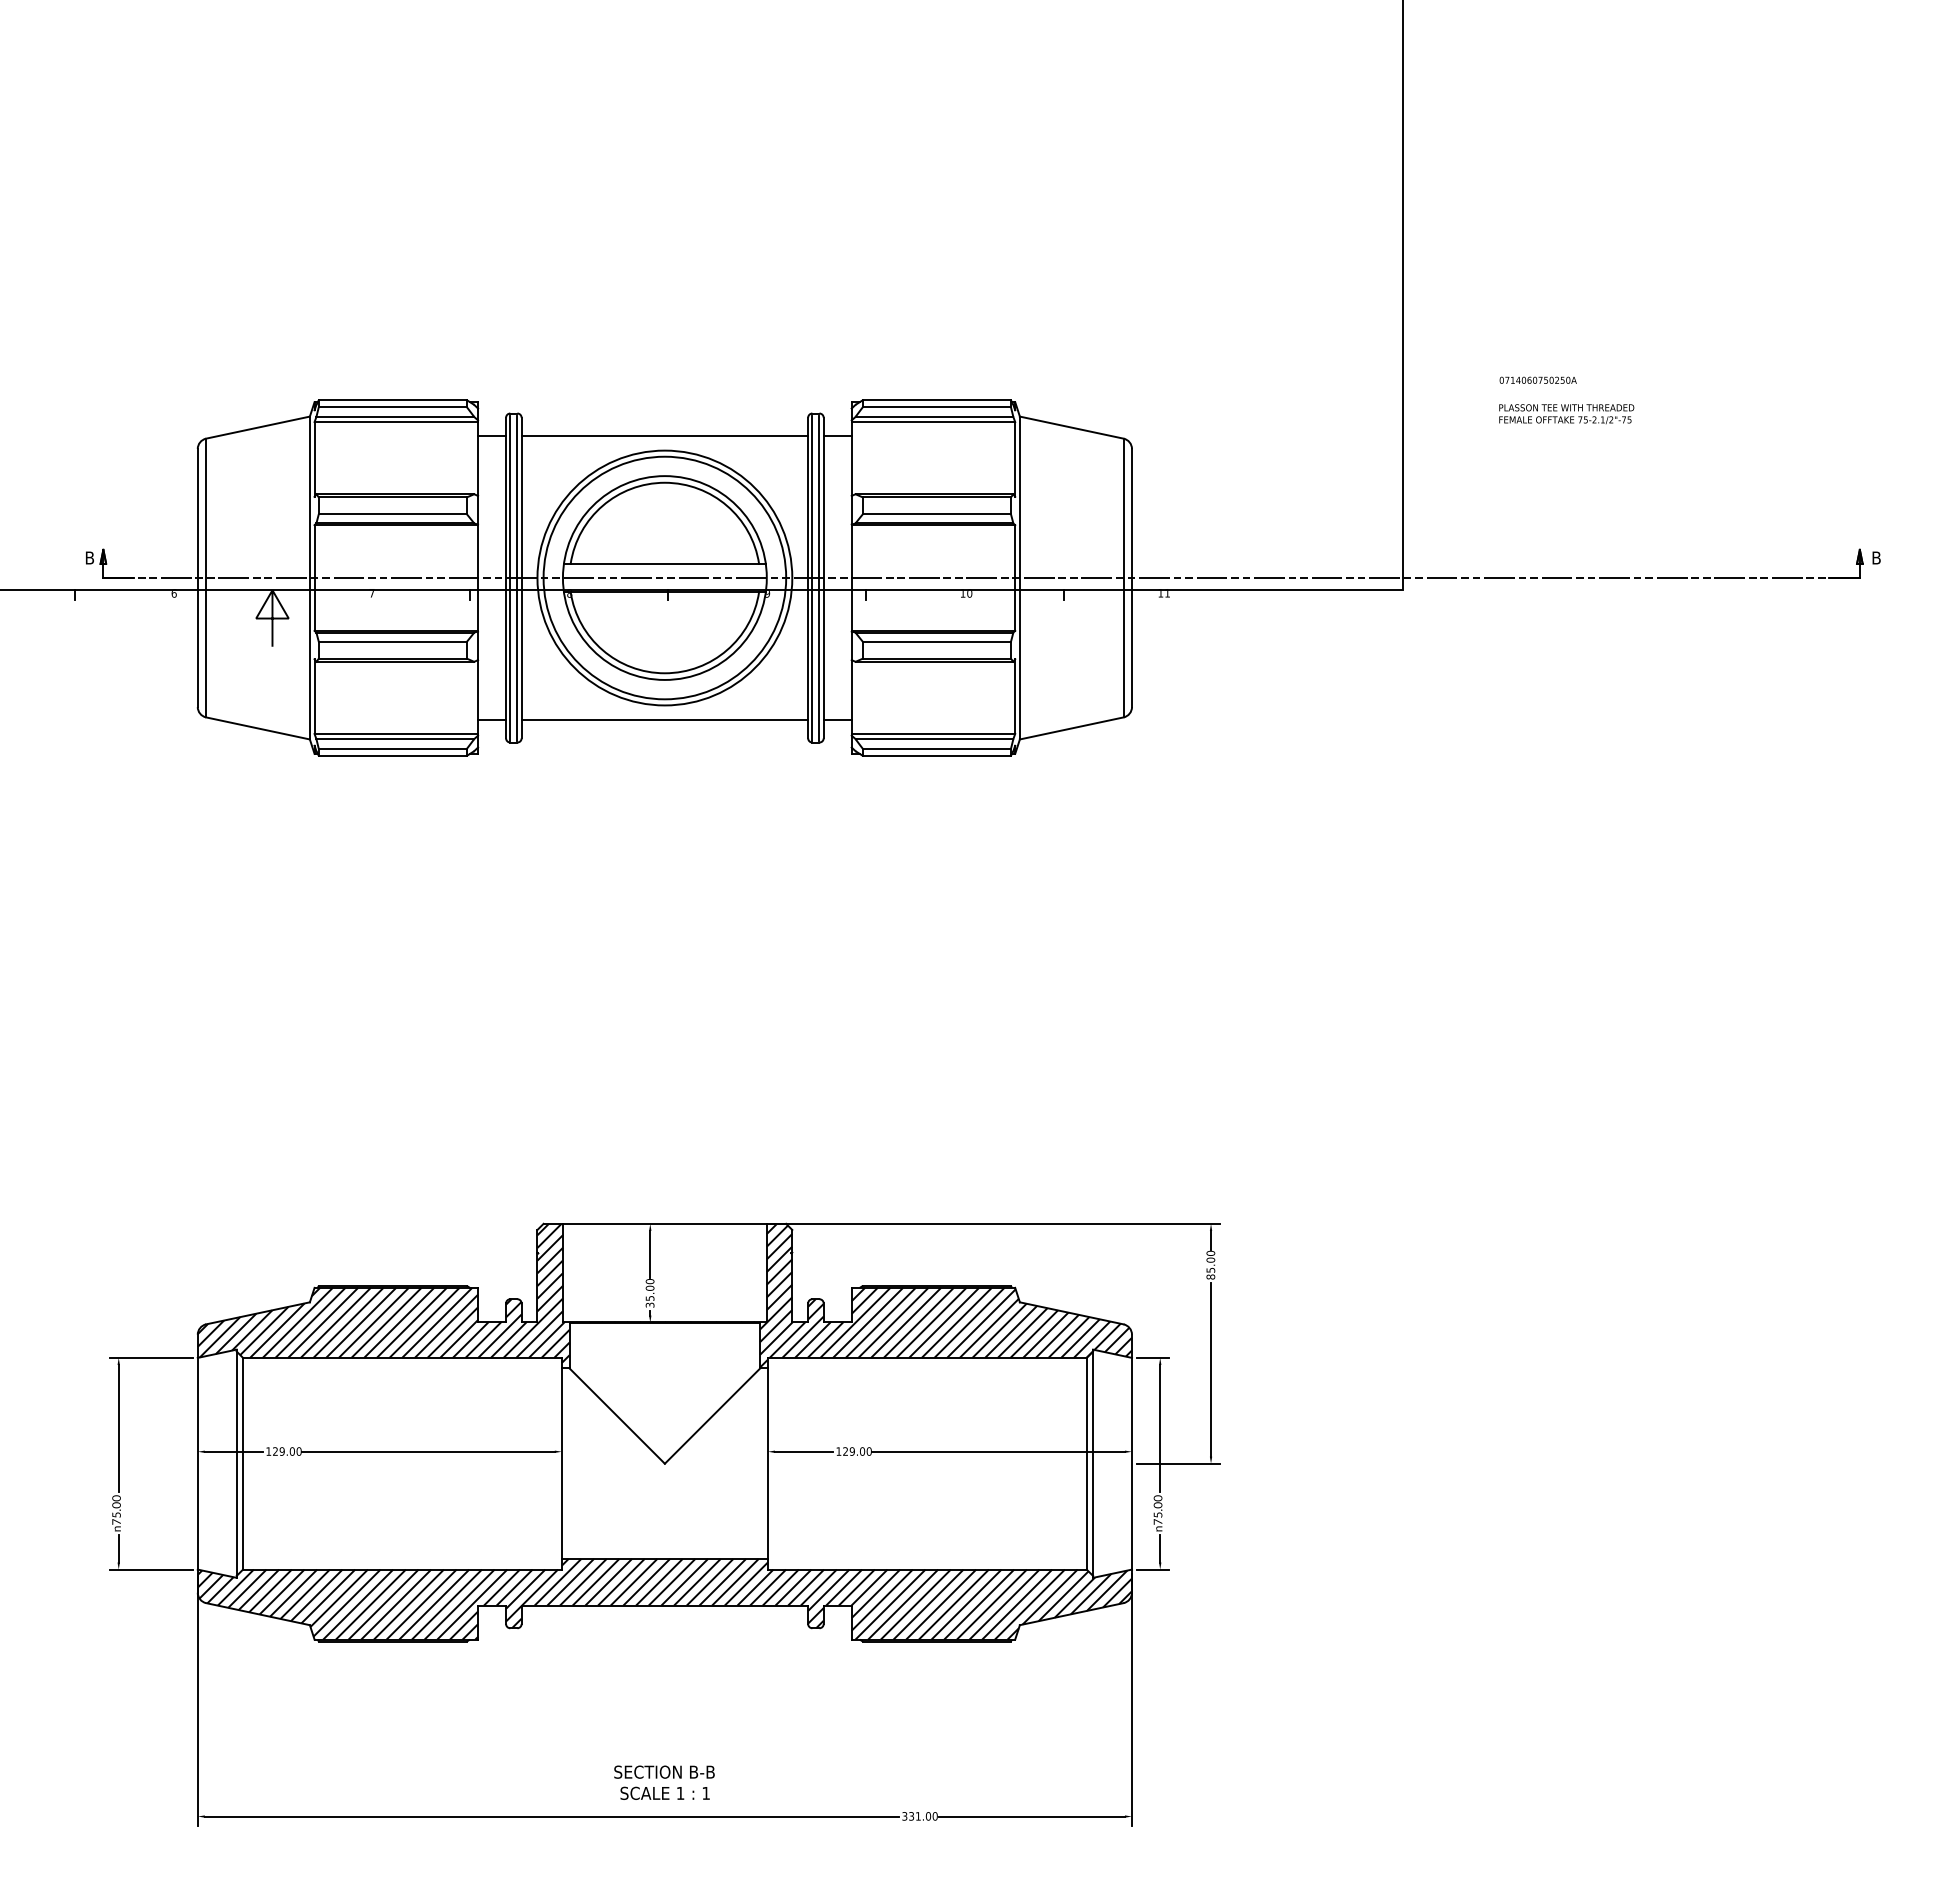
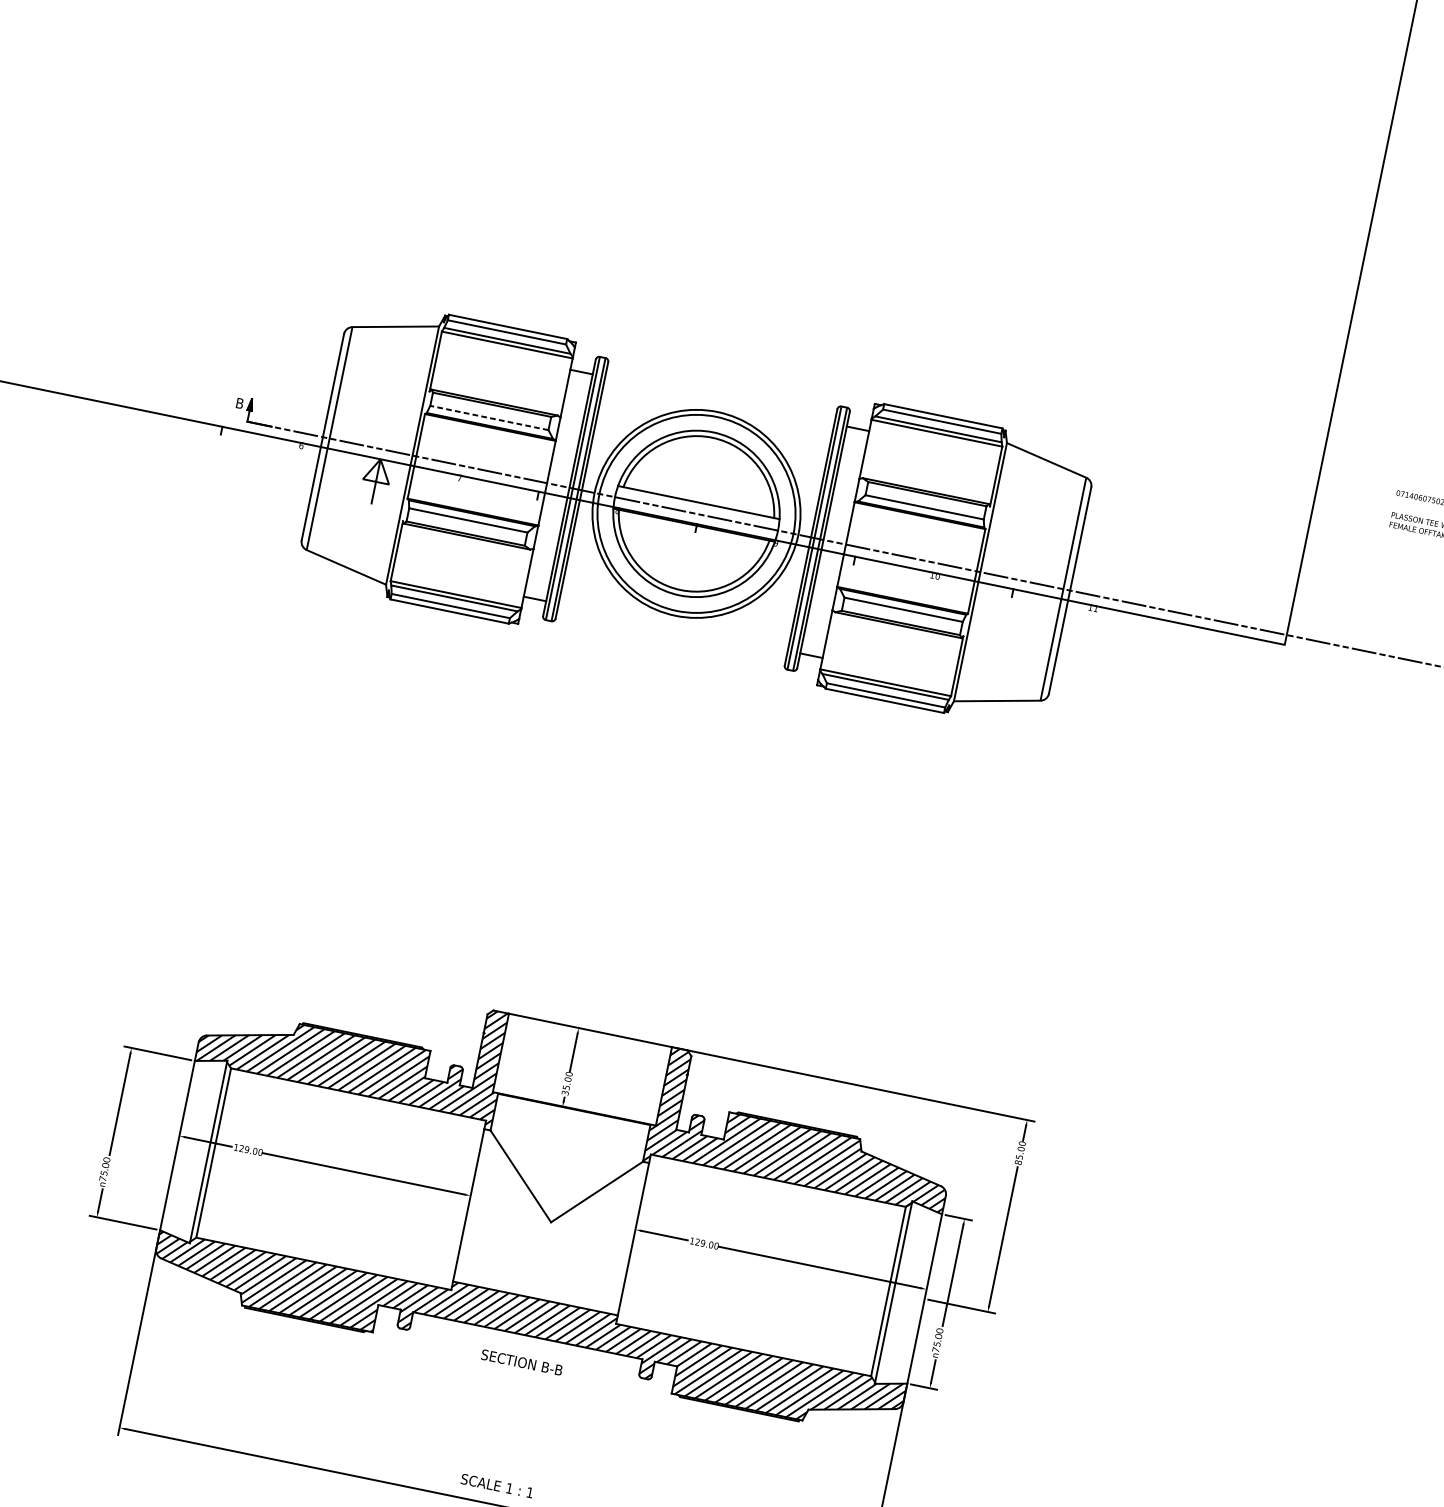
line: (664, 436) -> (719, 400), removed
line: (392, 514) -> (489, 418), solid -> dashed
line: (664, 719) -> (672, 626), removed
text: (664, 1771) -> (522, 1362), moved

